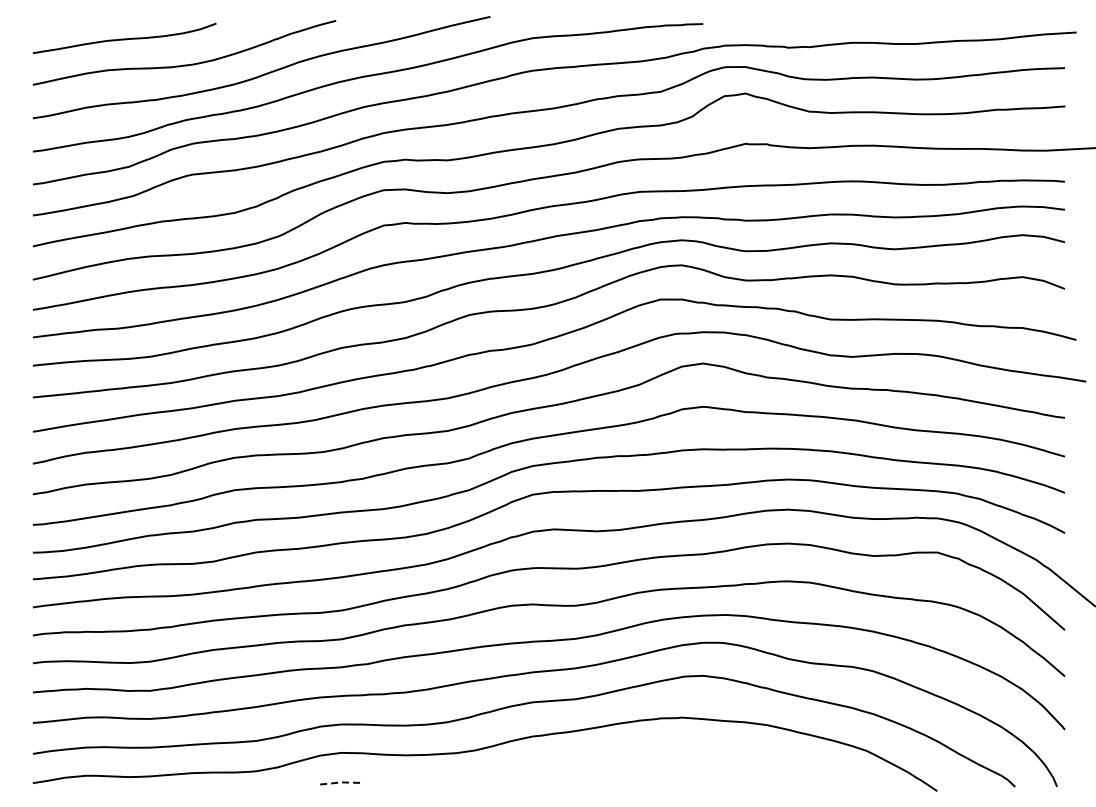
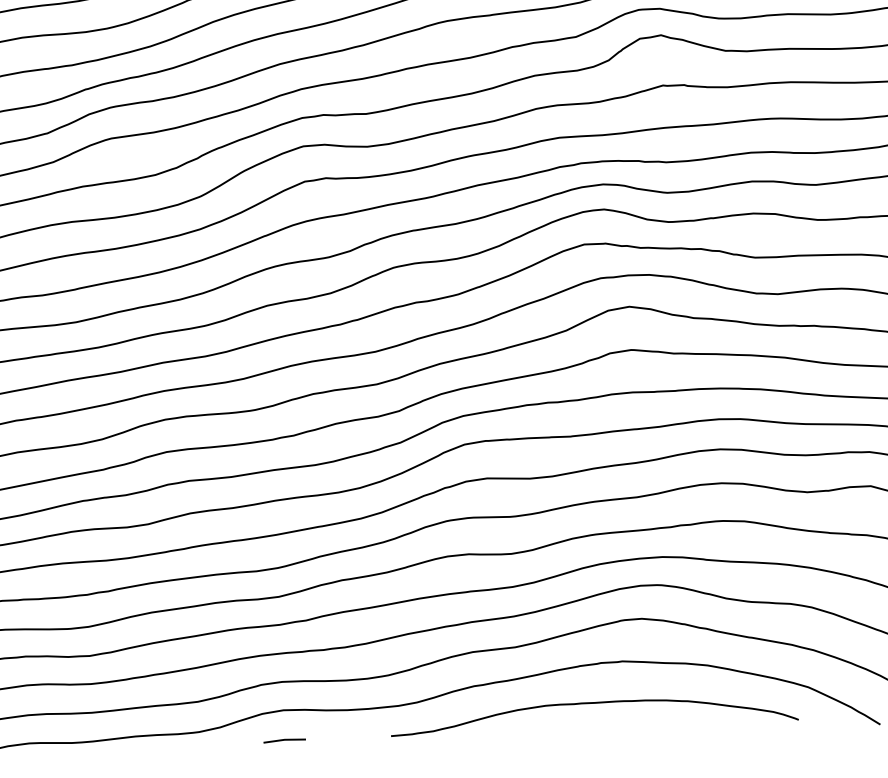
curve: (651, 758) -> (593, 703), added
line: (341, 782) -> (284, 739), dashed -> solid

